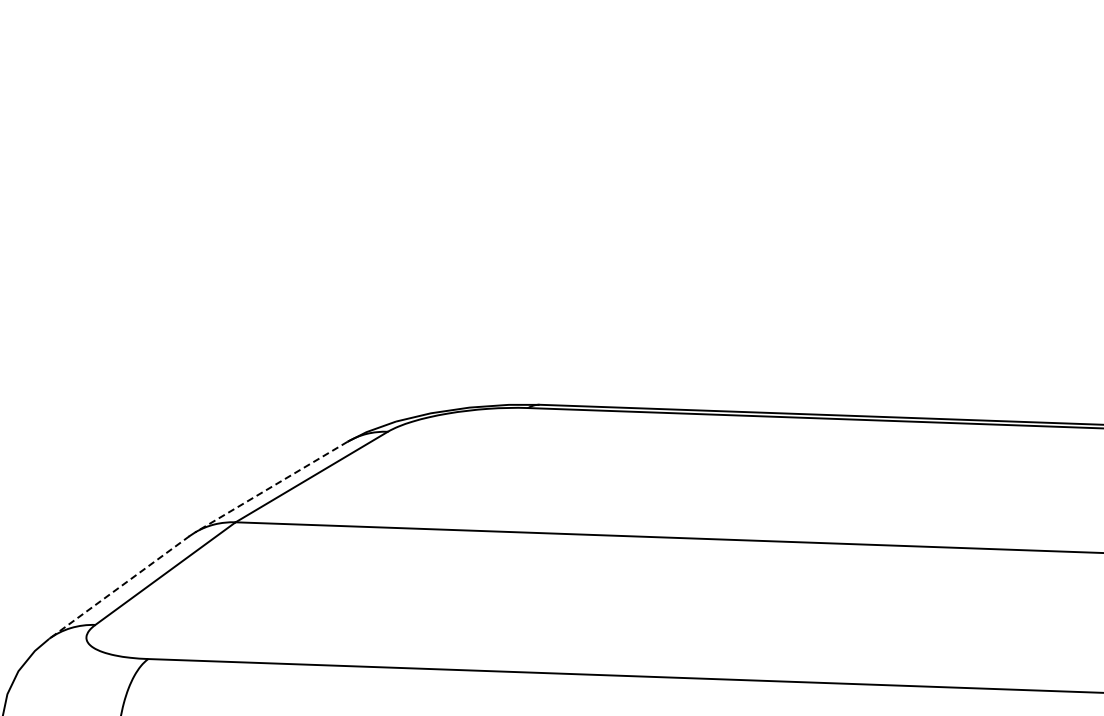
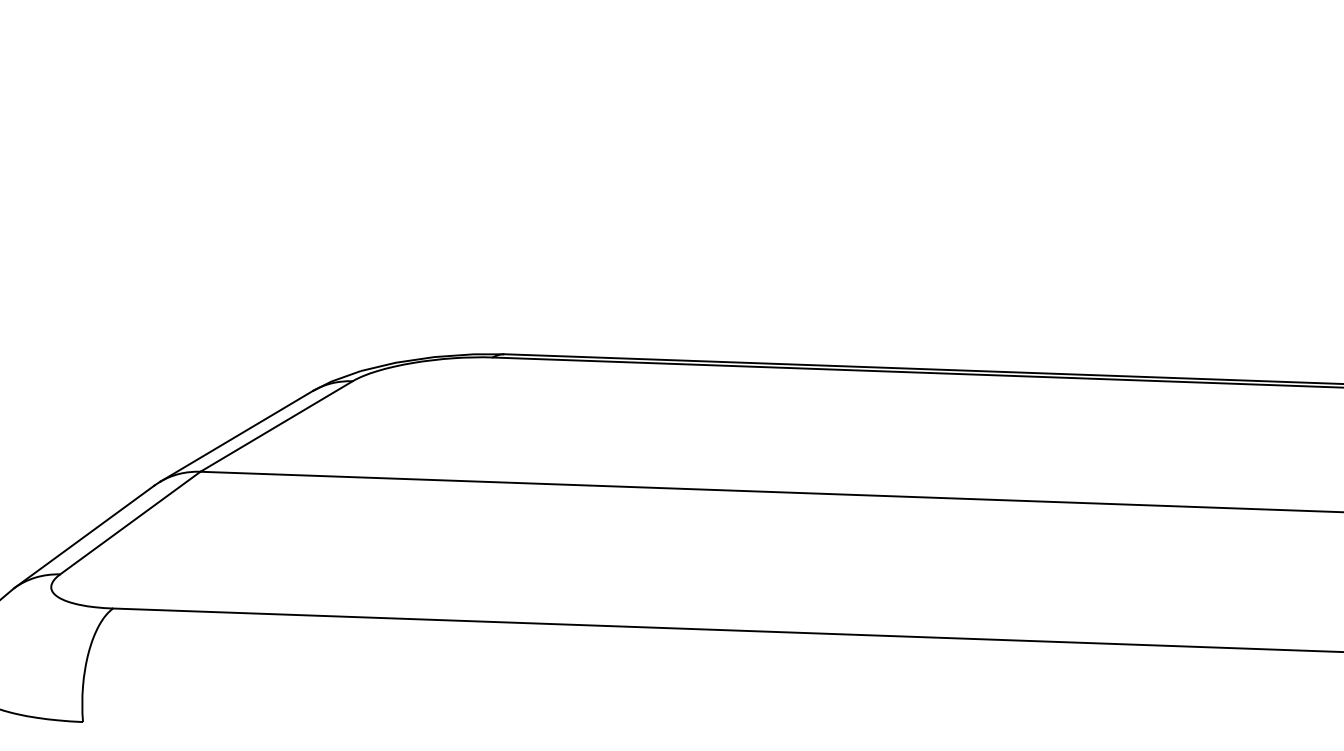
line: (271, 487) -> (236, 436), dashed -> solid
line: (118, 588) -> (83, 537), dashed -> solid

